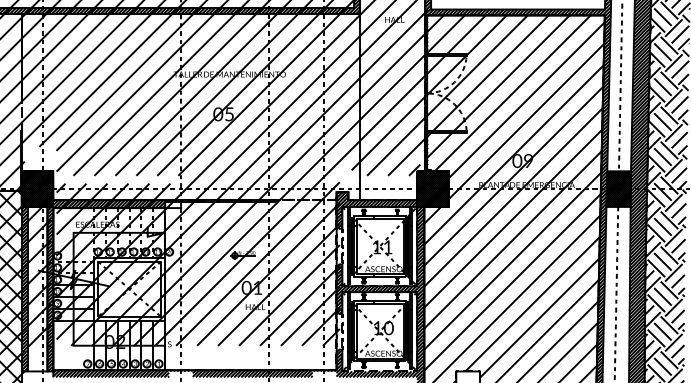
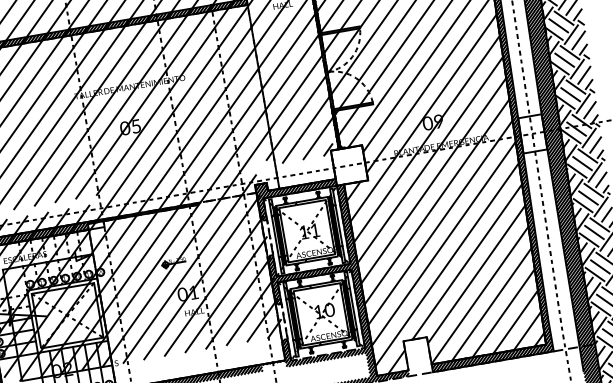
hatch: (432, 188) -> (348, 164), removed
hatch: (618, 188) -> (532, 133), removed

